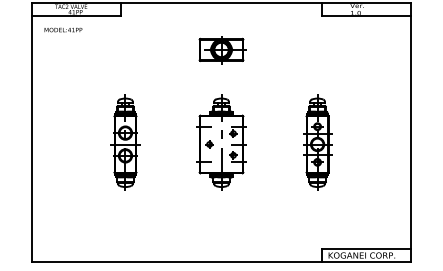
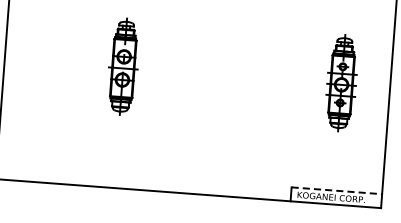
part: (125, 142) -> (123, 66), moved
part: (221, 142) -> (197, 72), removed
part: (317, 142) -> (341, 82), moved
line: (366, 248) -> (336, 190), solid -> dashed

